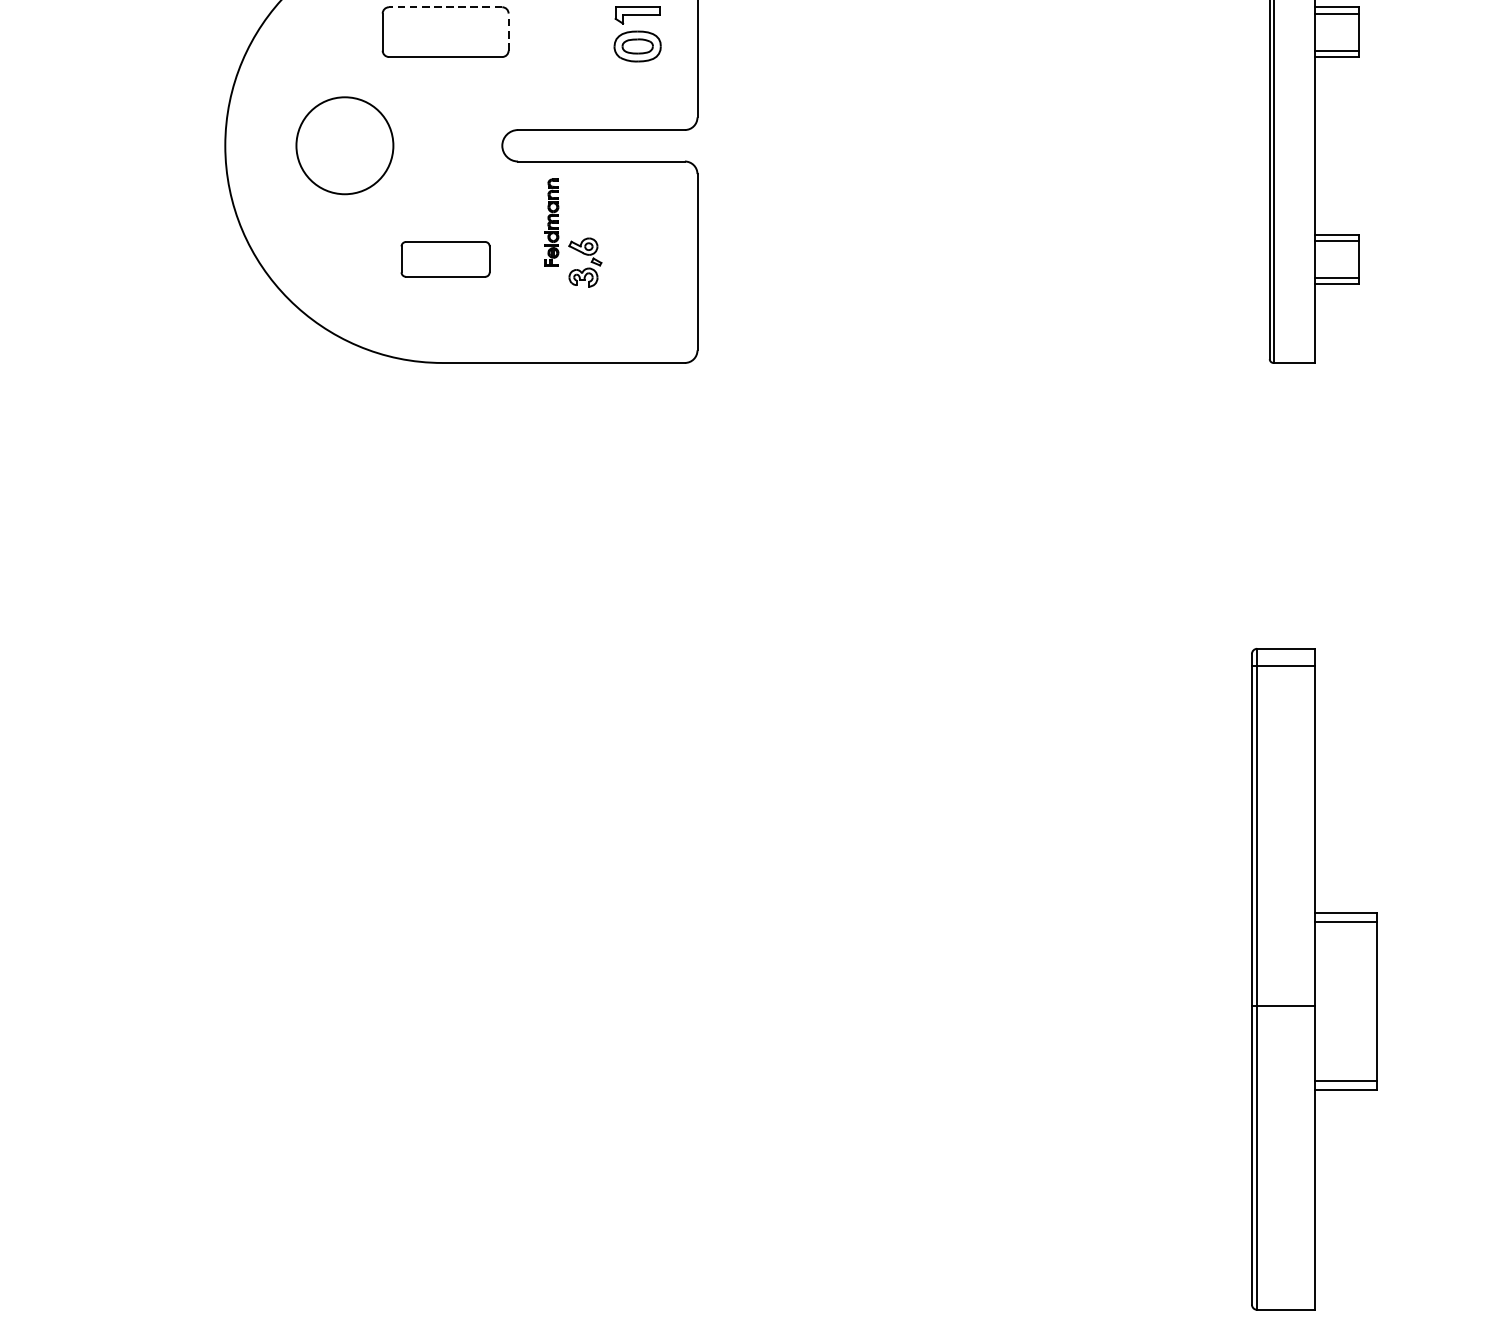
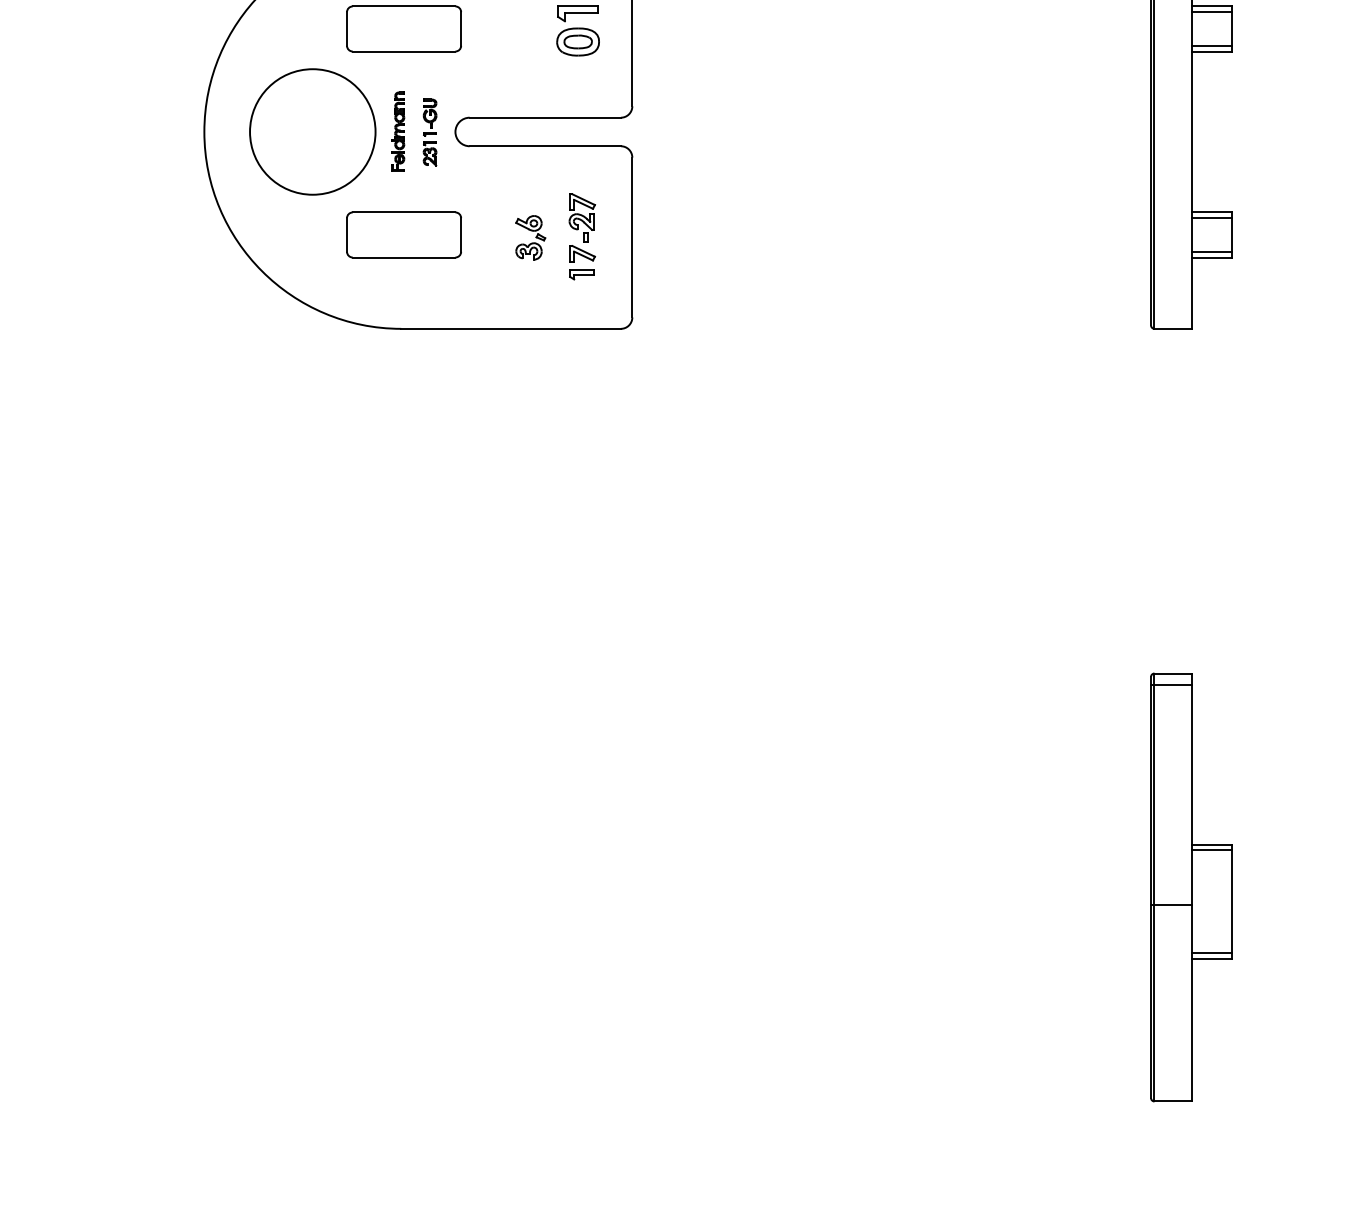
line: (445, 7) -> (403, 6), dashed -> solid
line: (508, 31) -> (461, 28), dashed -> solid
circle: (344, 145) -> (312, 131), size x1.43
part: (473, 146) -> (429, 132), added
part: (552, 222) -> (398, 131), moved
part: (445, 258) -> (403, 234), size x1.43
part: (641, 261) -> (581, 236), added
part: (1314, 979) -> (1191, 887), size x0.71

